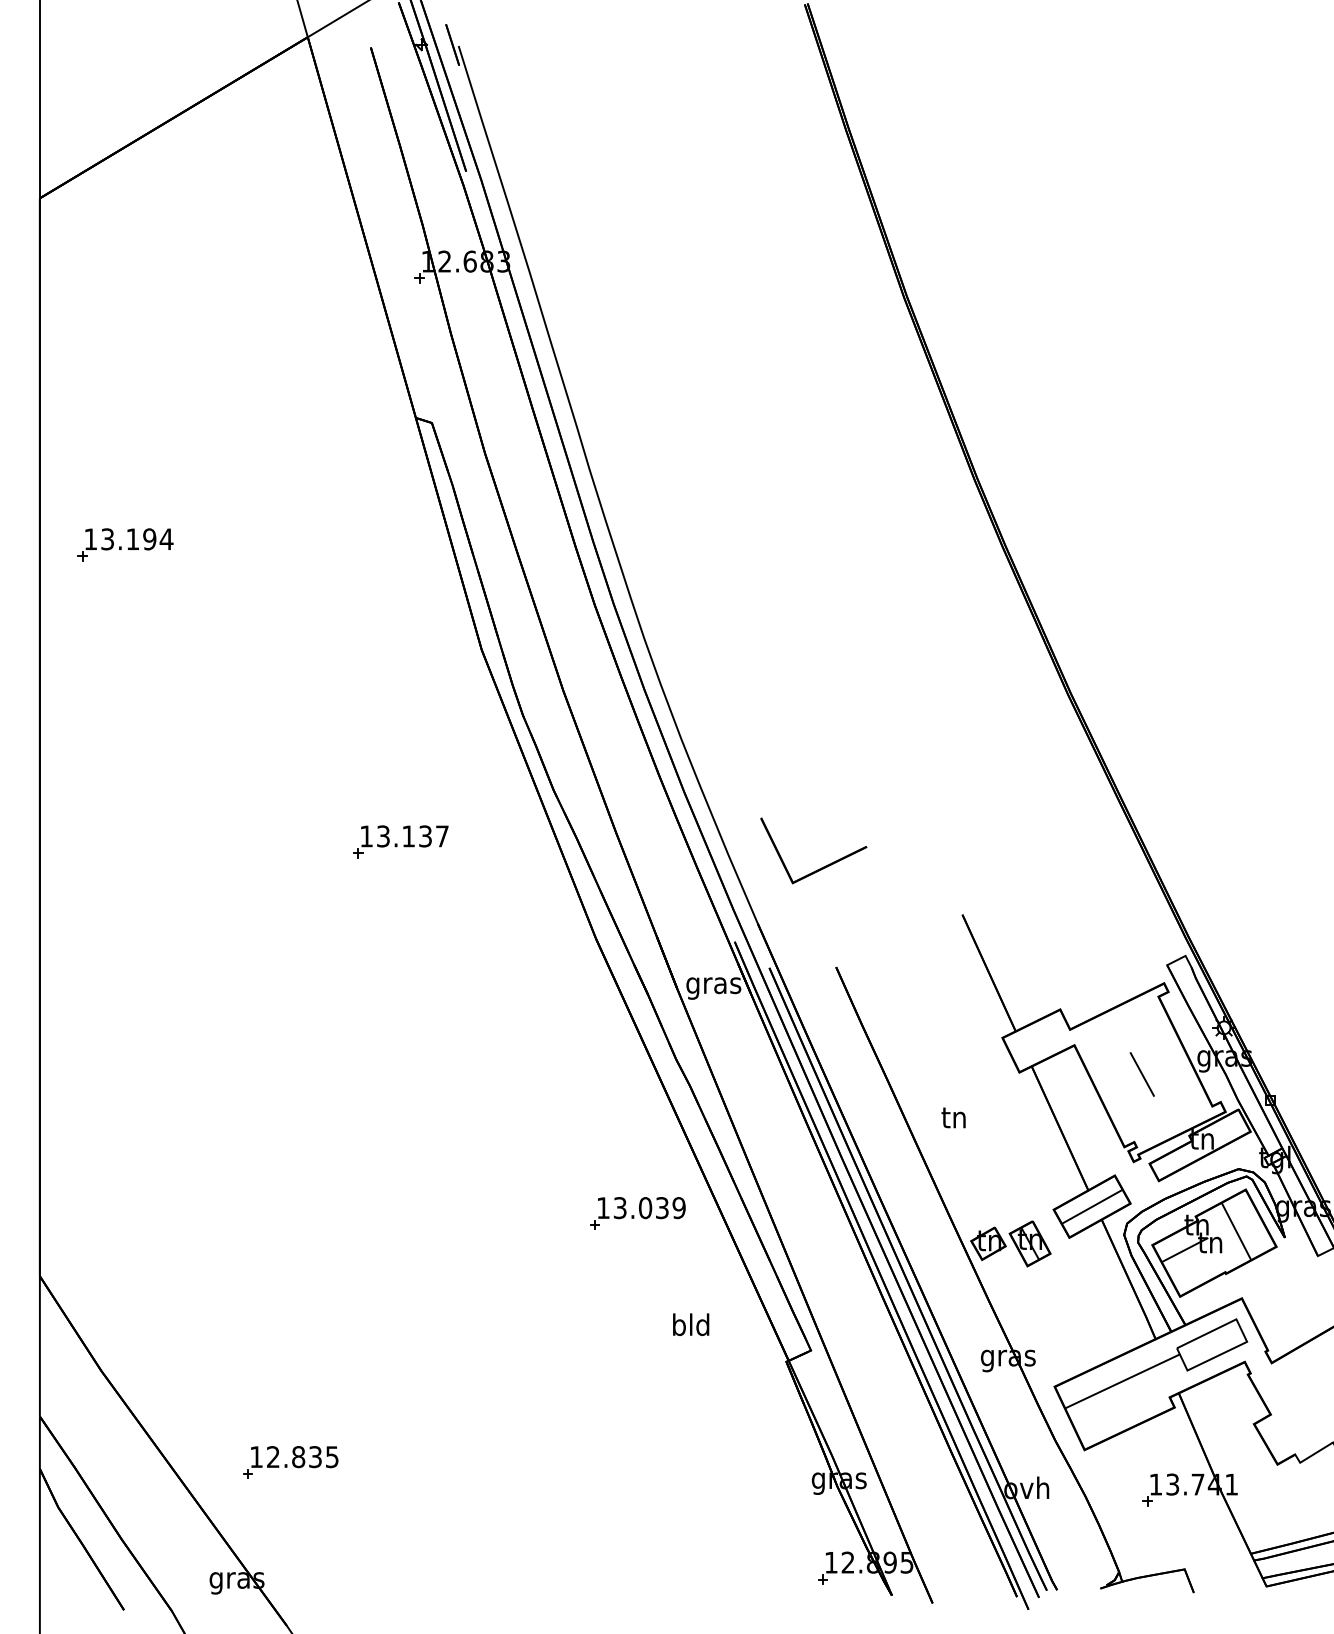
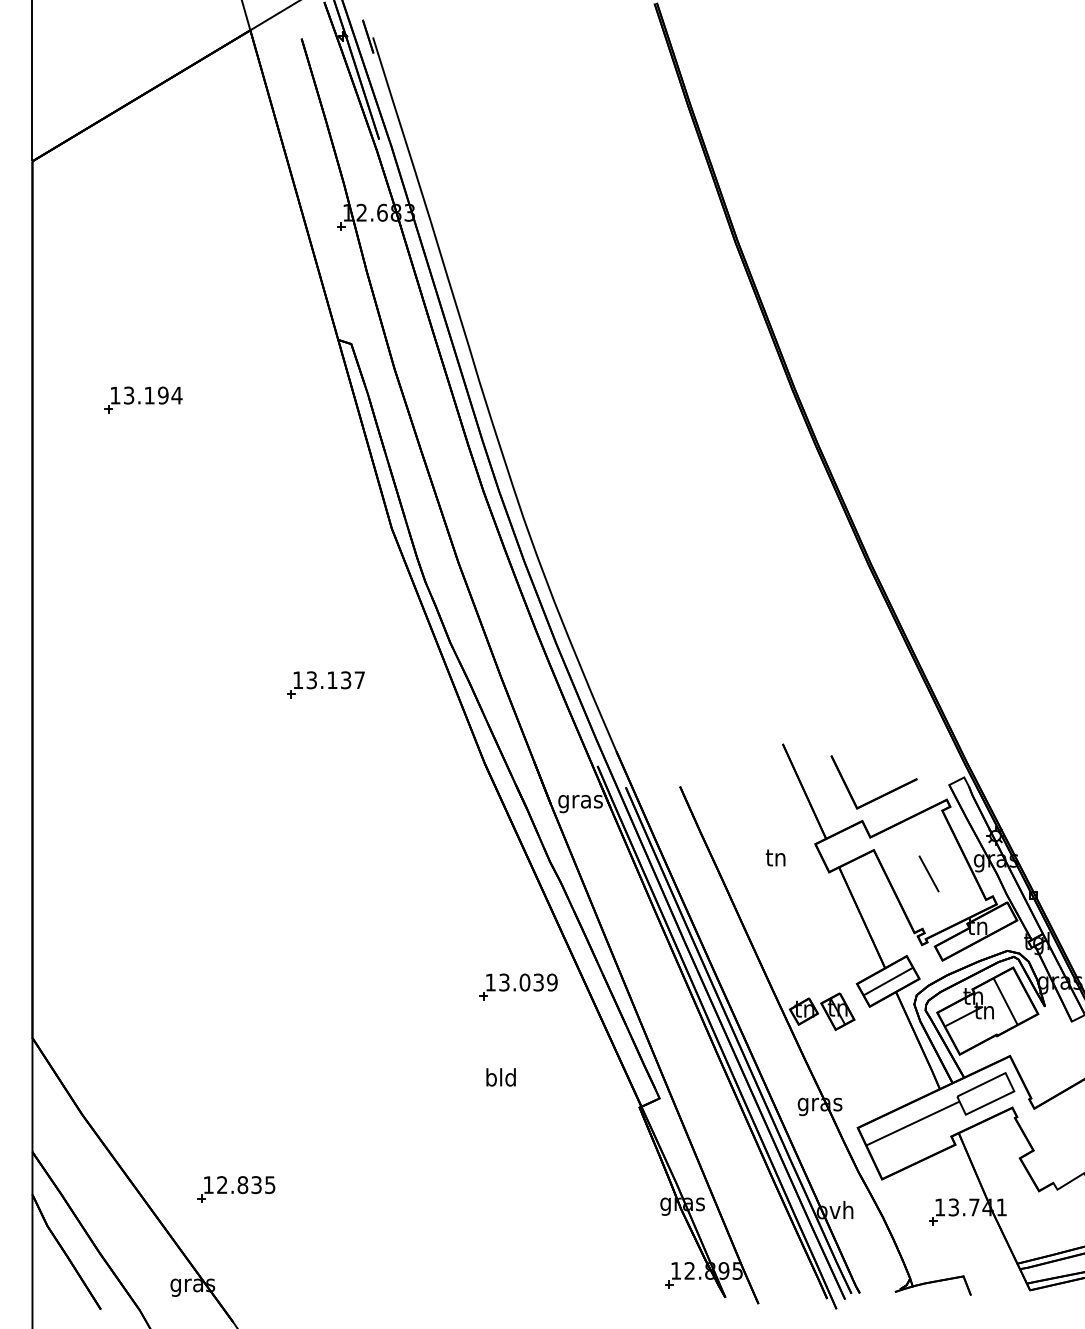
part: (125, 544) -> (143, 399), moved
part: (821, 867) -> (880, 795), moved
text: (953, 1117) -> (775, 857), moved
text: (691, 1324) -> (501, 1077), moved

